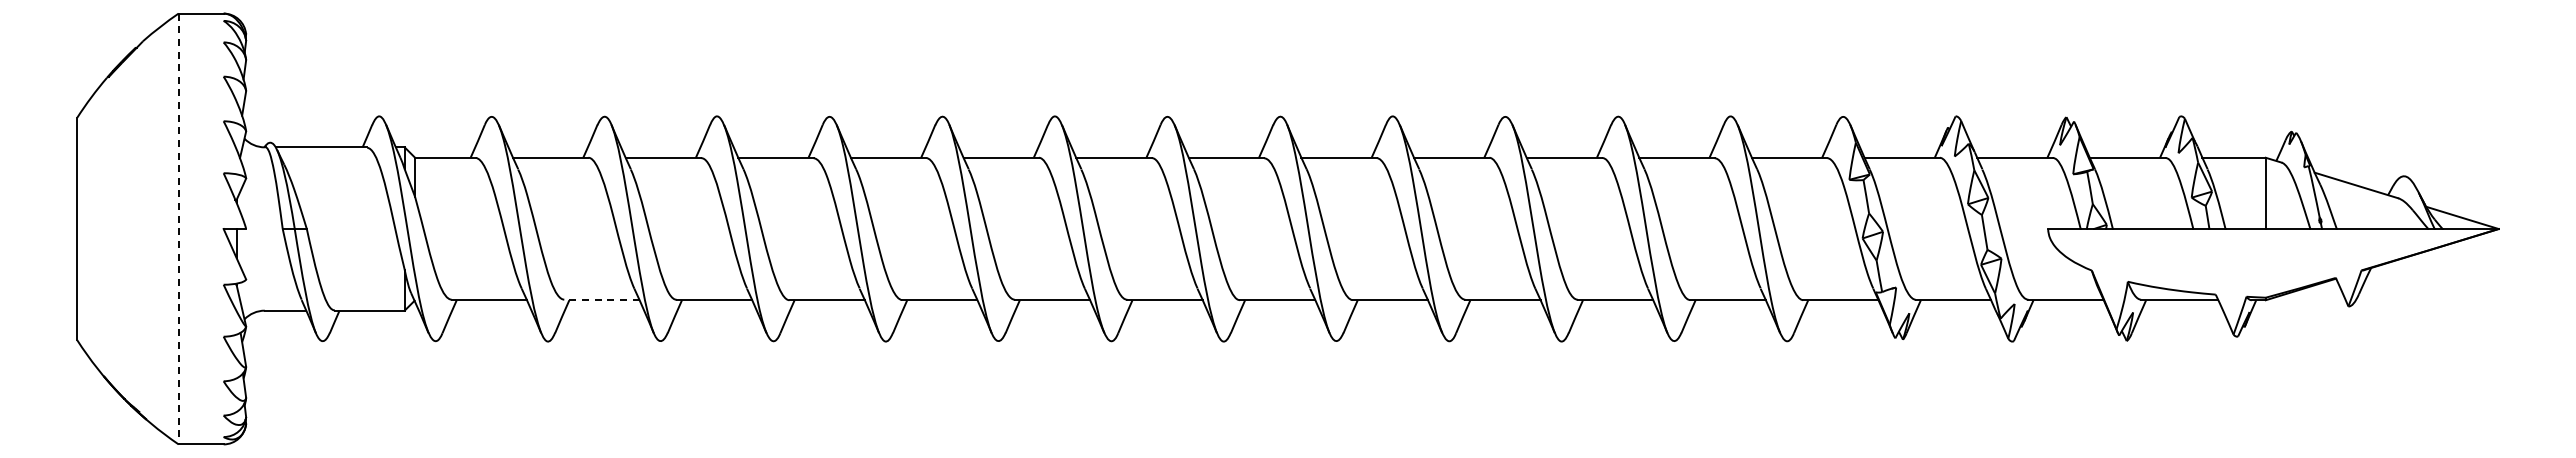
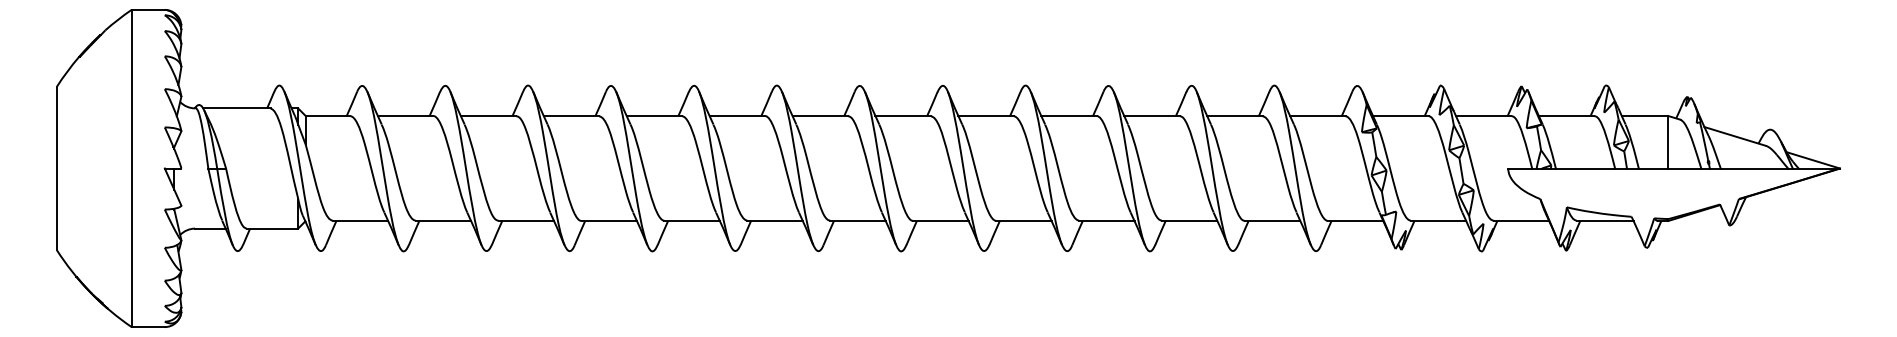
line: (178, 229) -> (131, 168), dashed -> solid
line: (601, 300) -> (443, 221), dashed -> solid

